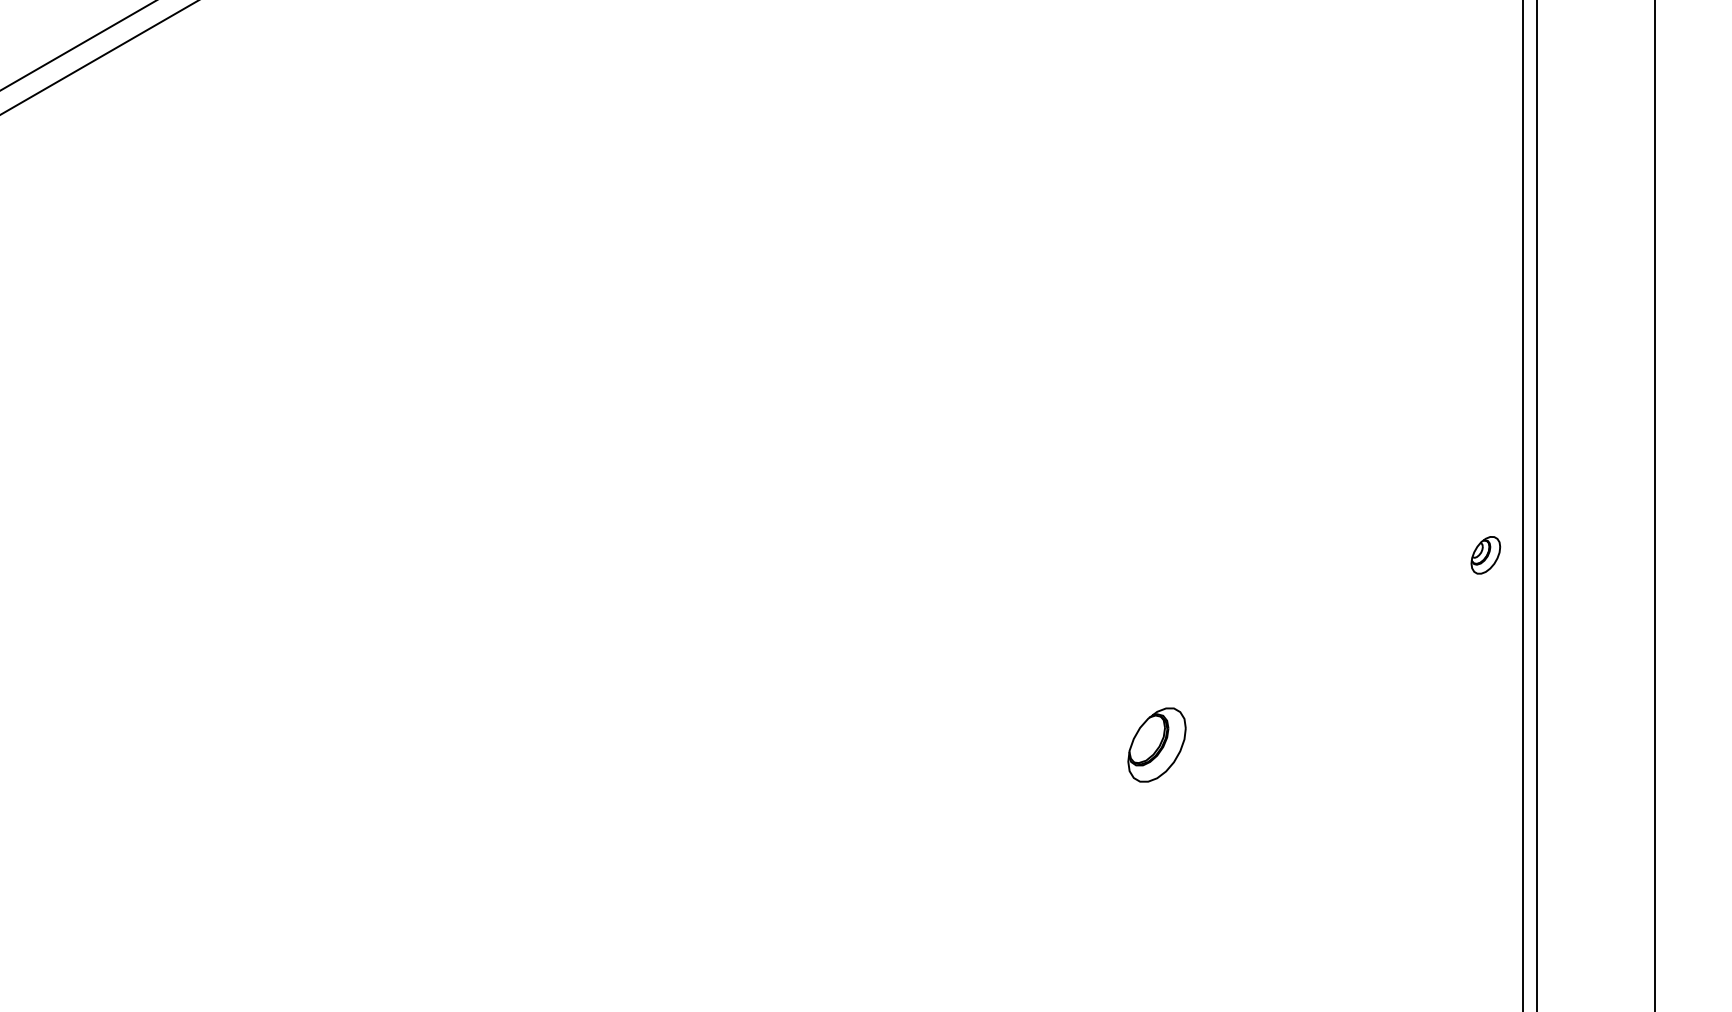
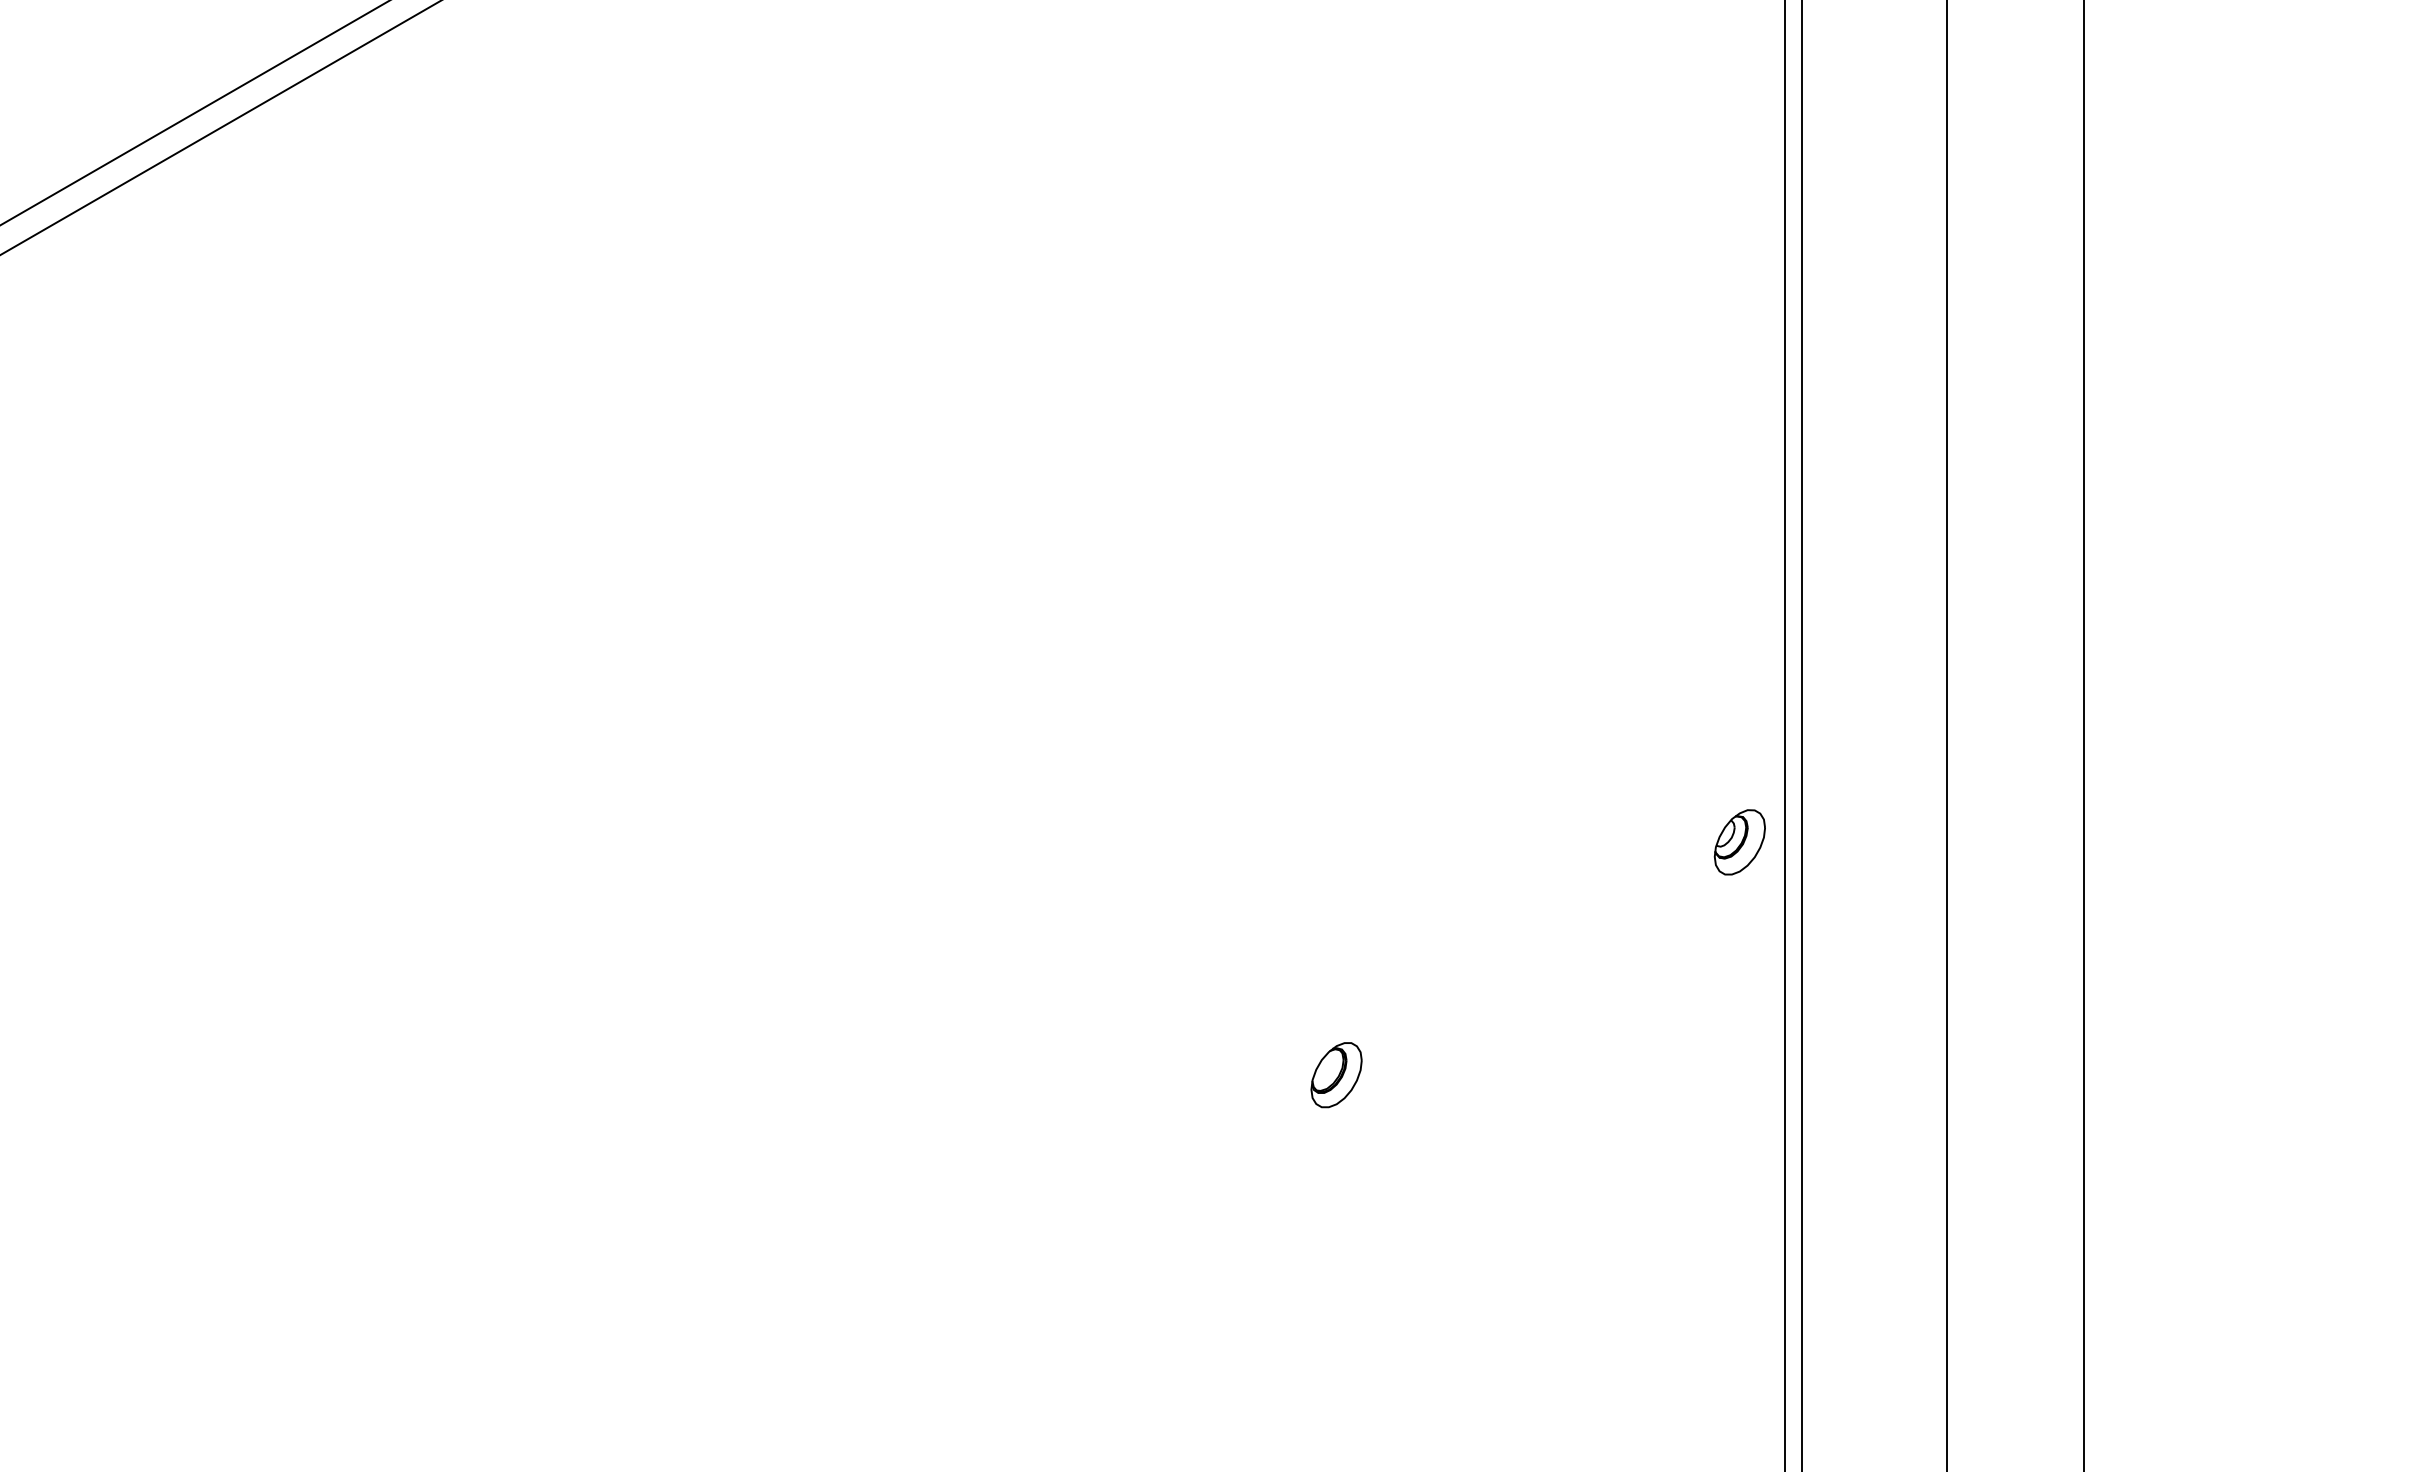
part: (1485, 555) -> (1739, 842), size x1.43
part: (1156, 745) -> (1336, 1075), size x0.71

